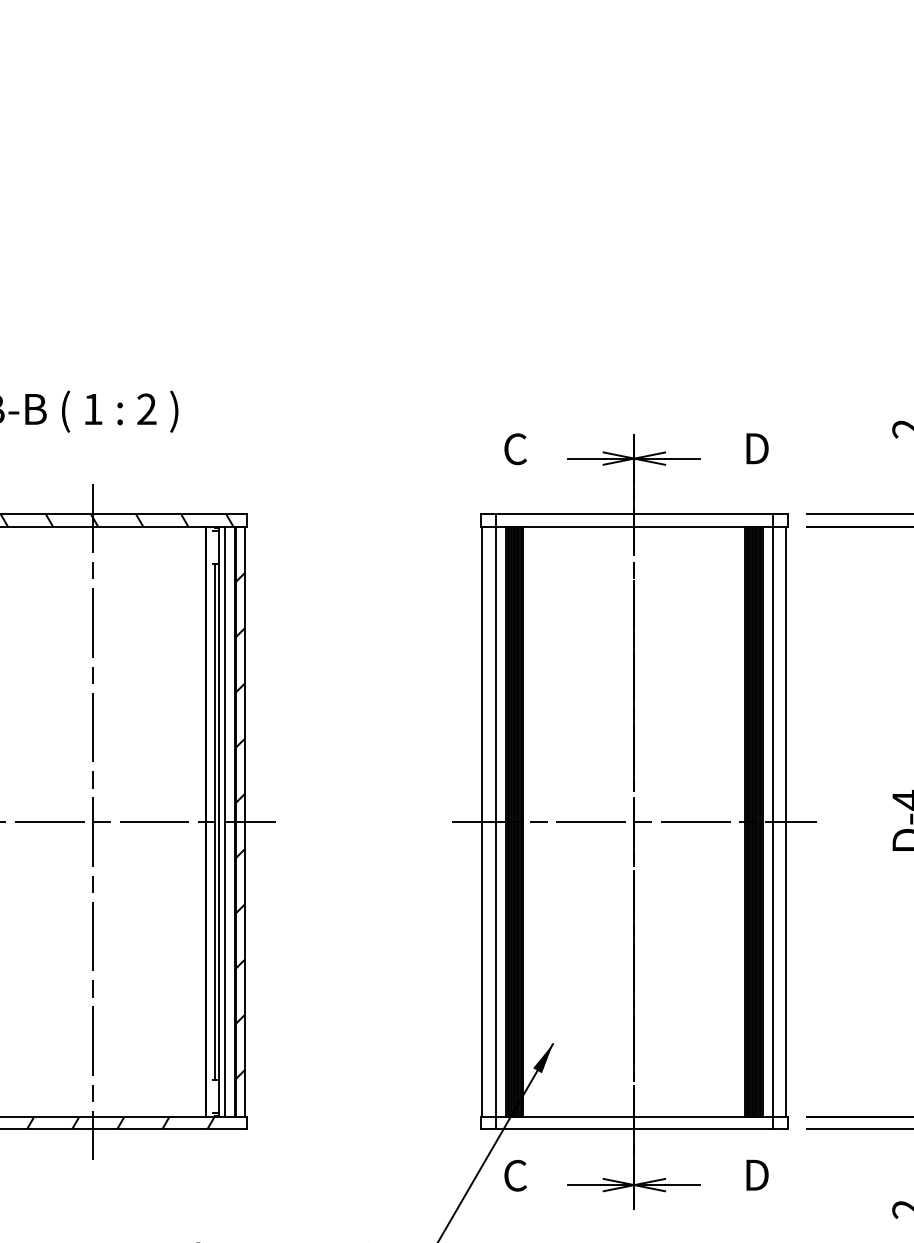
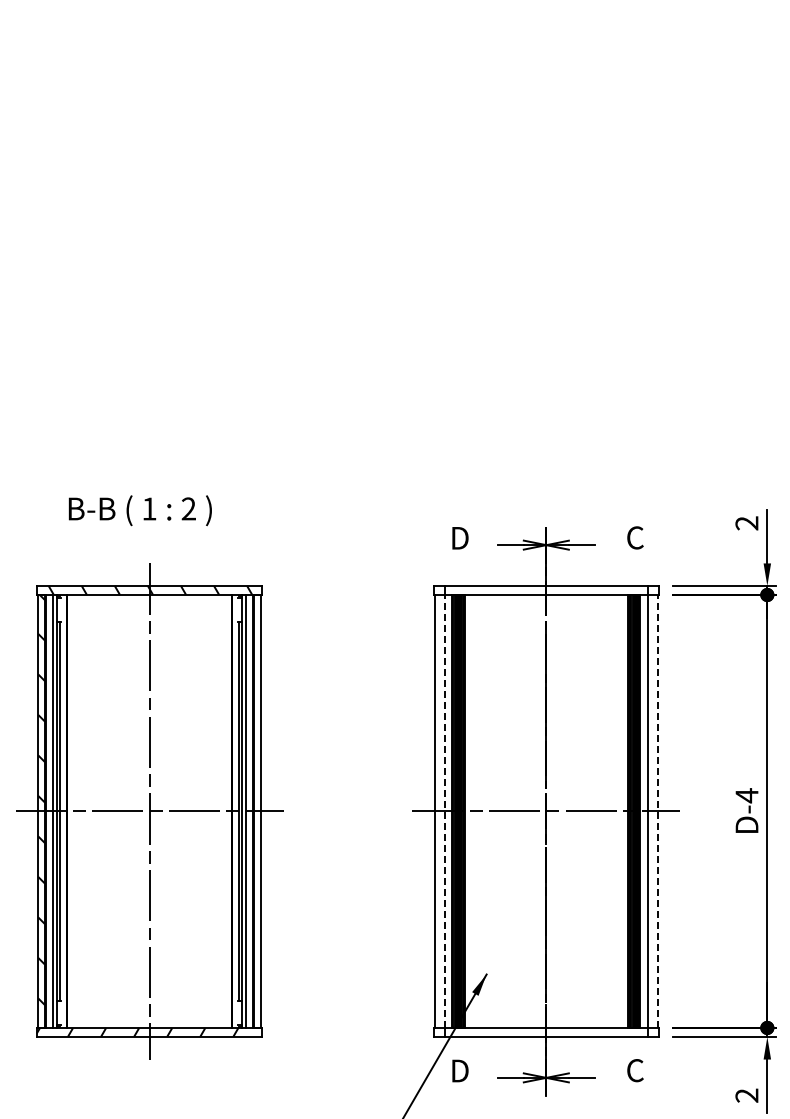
text: (515, 448) -> (459, 537), C -> D
text: (755, 448) -> (635, 537), D -> C
hatch: (240, 802) -> (257, 797), removed
line: (495, 820) -> (444, 810), solid -> dashed
line: (785, 820) -> (657, 810), solid -> dashed
text: (515, 1175) -> (459, 1070), C -> D
text: (755, 1175) -> (635, 1070), D -> C

